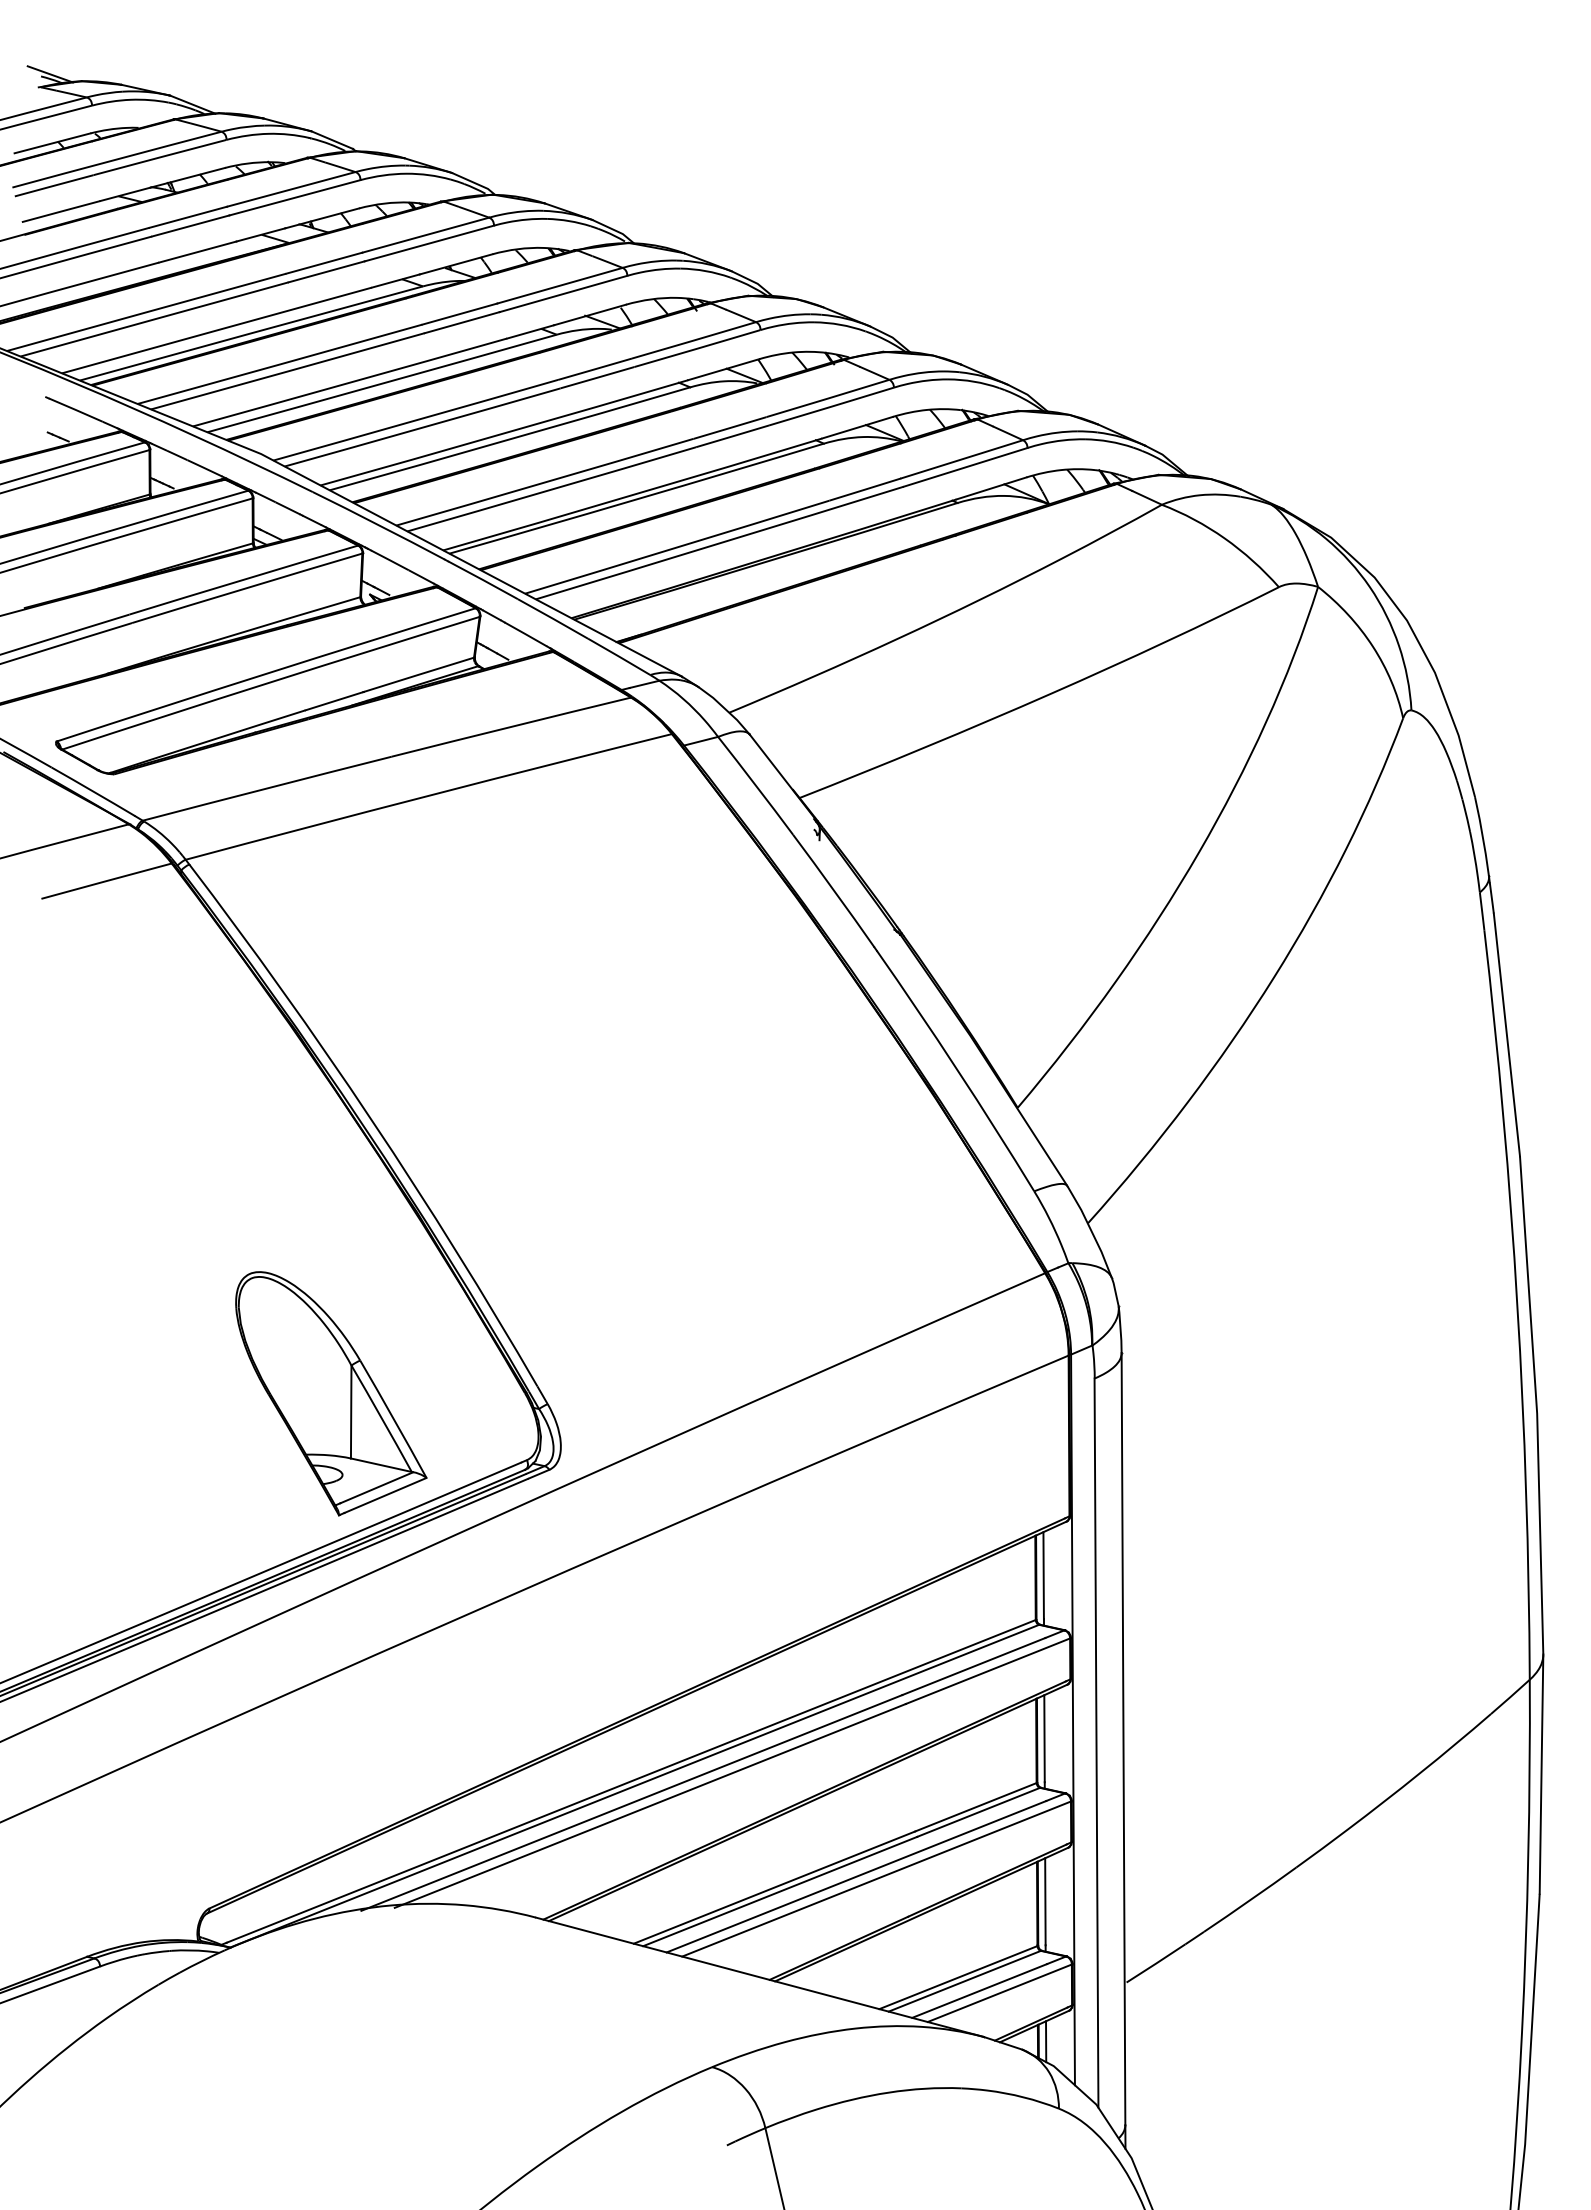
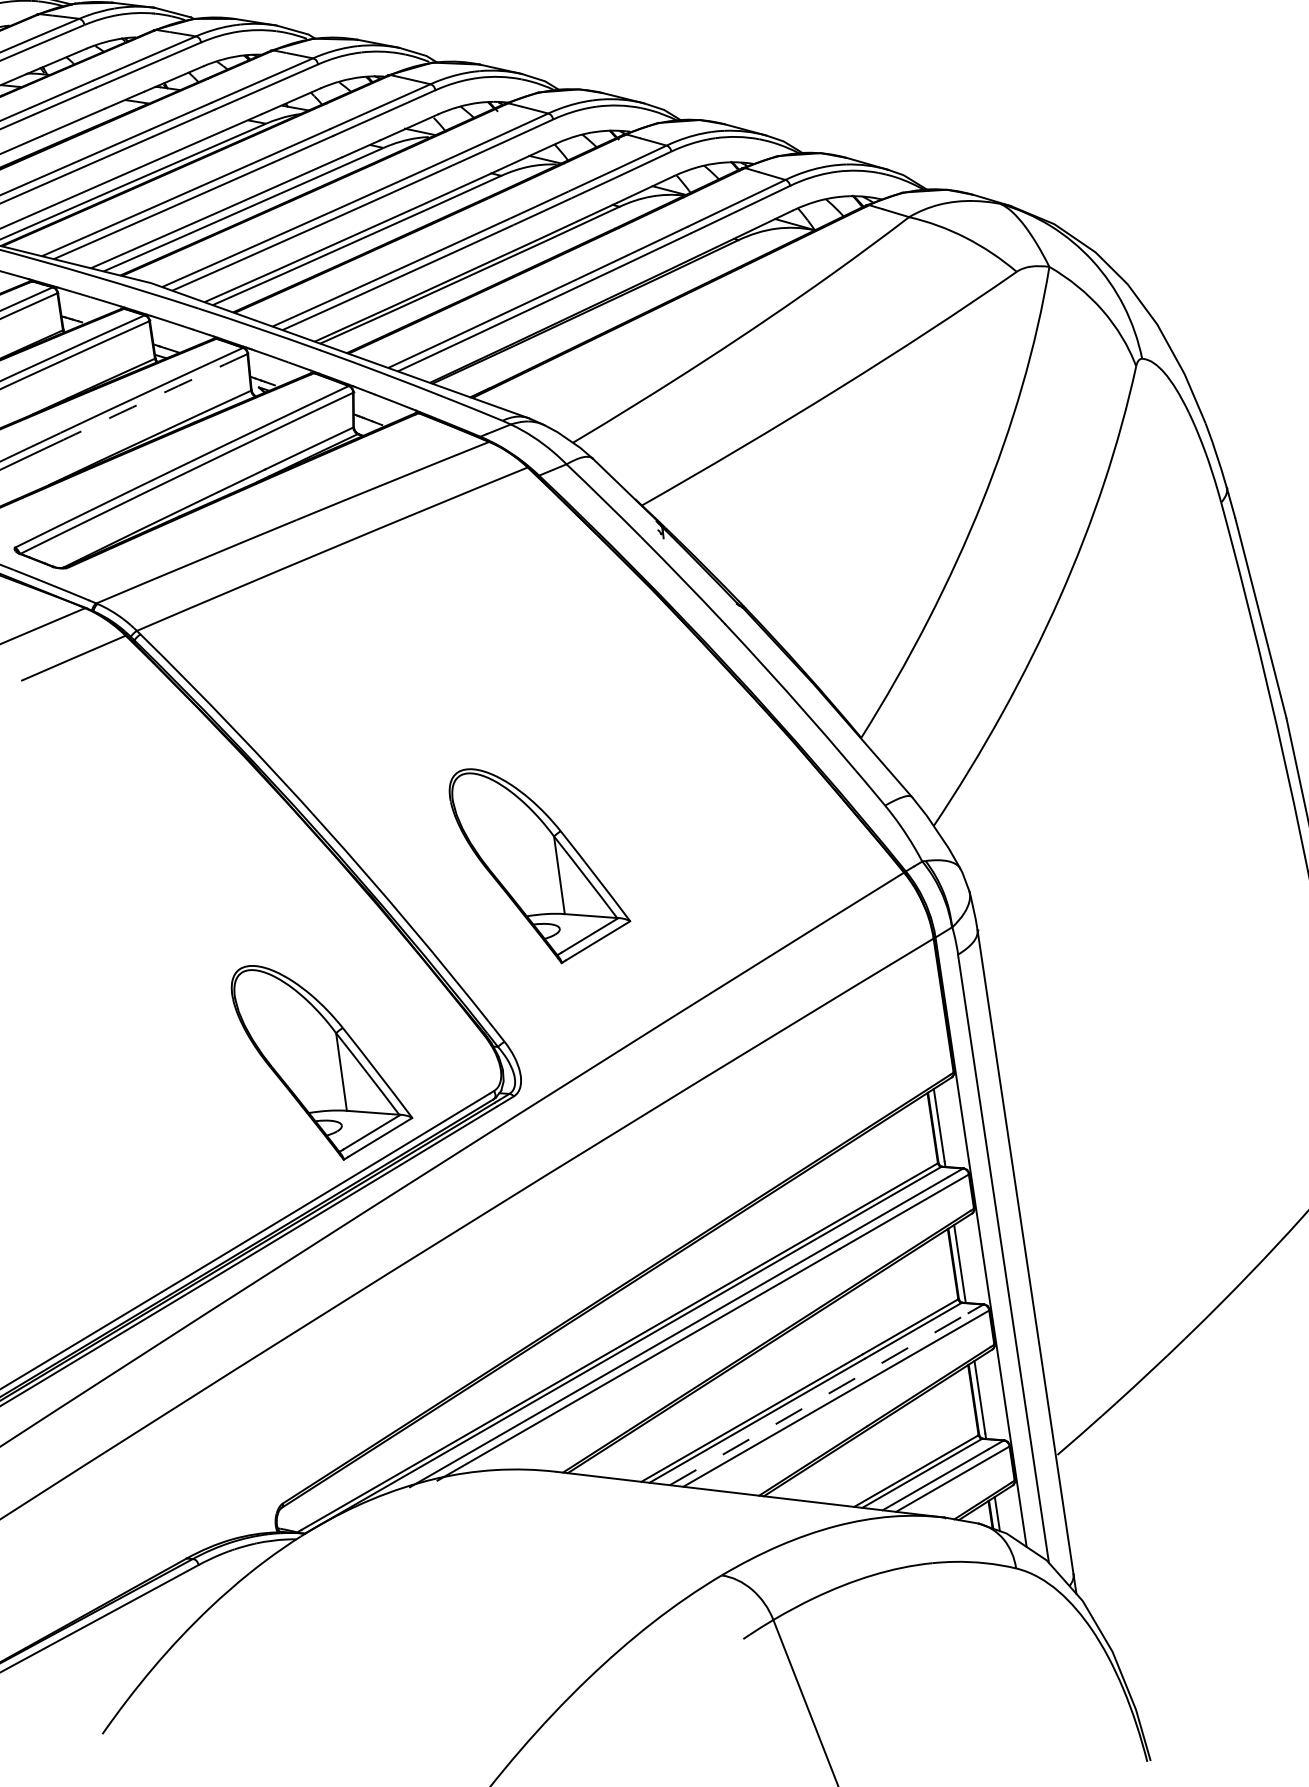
arc: (247, 588) -> (155, 397), solid -> dashed
part: (620, 1199) -> (540, 862), added
line: (856, 1876) -> (819, 1398), solid -> dashed

